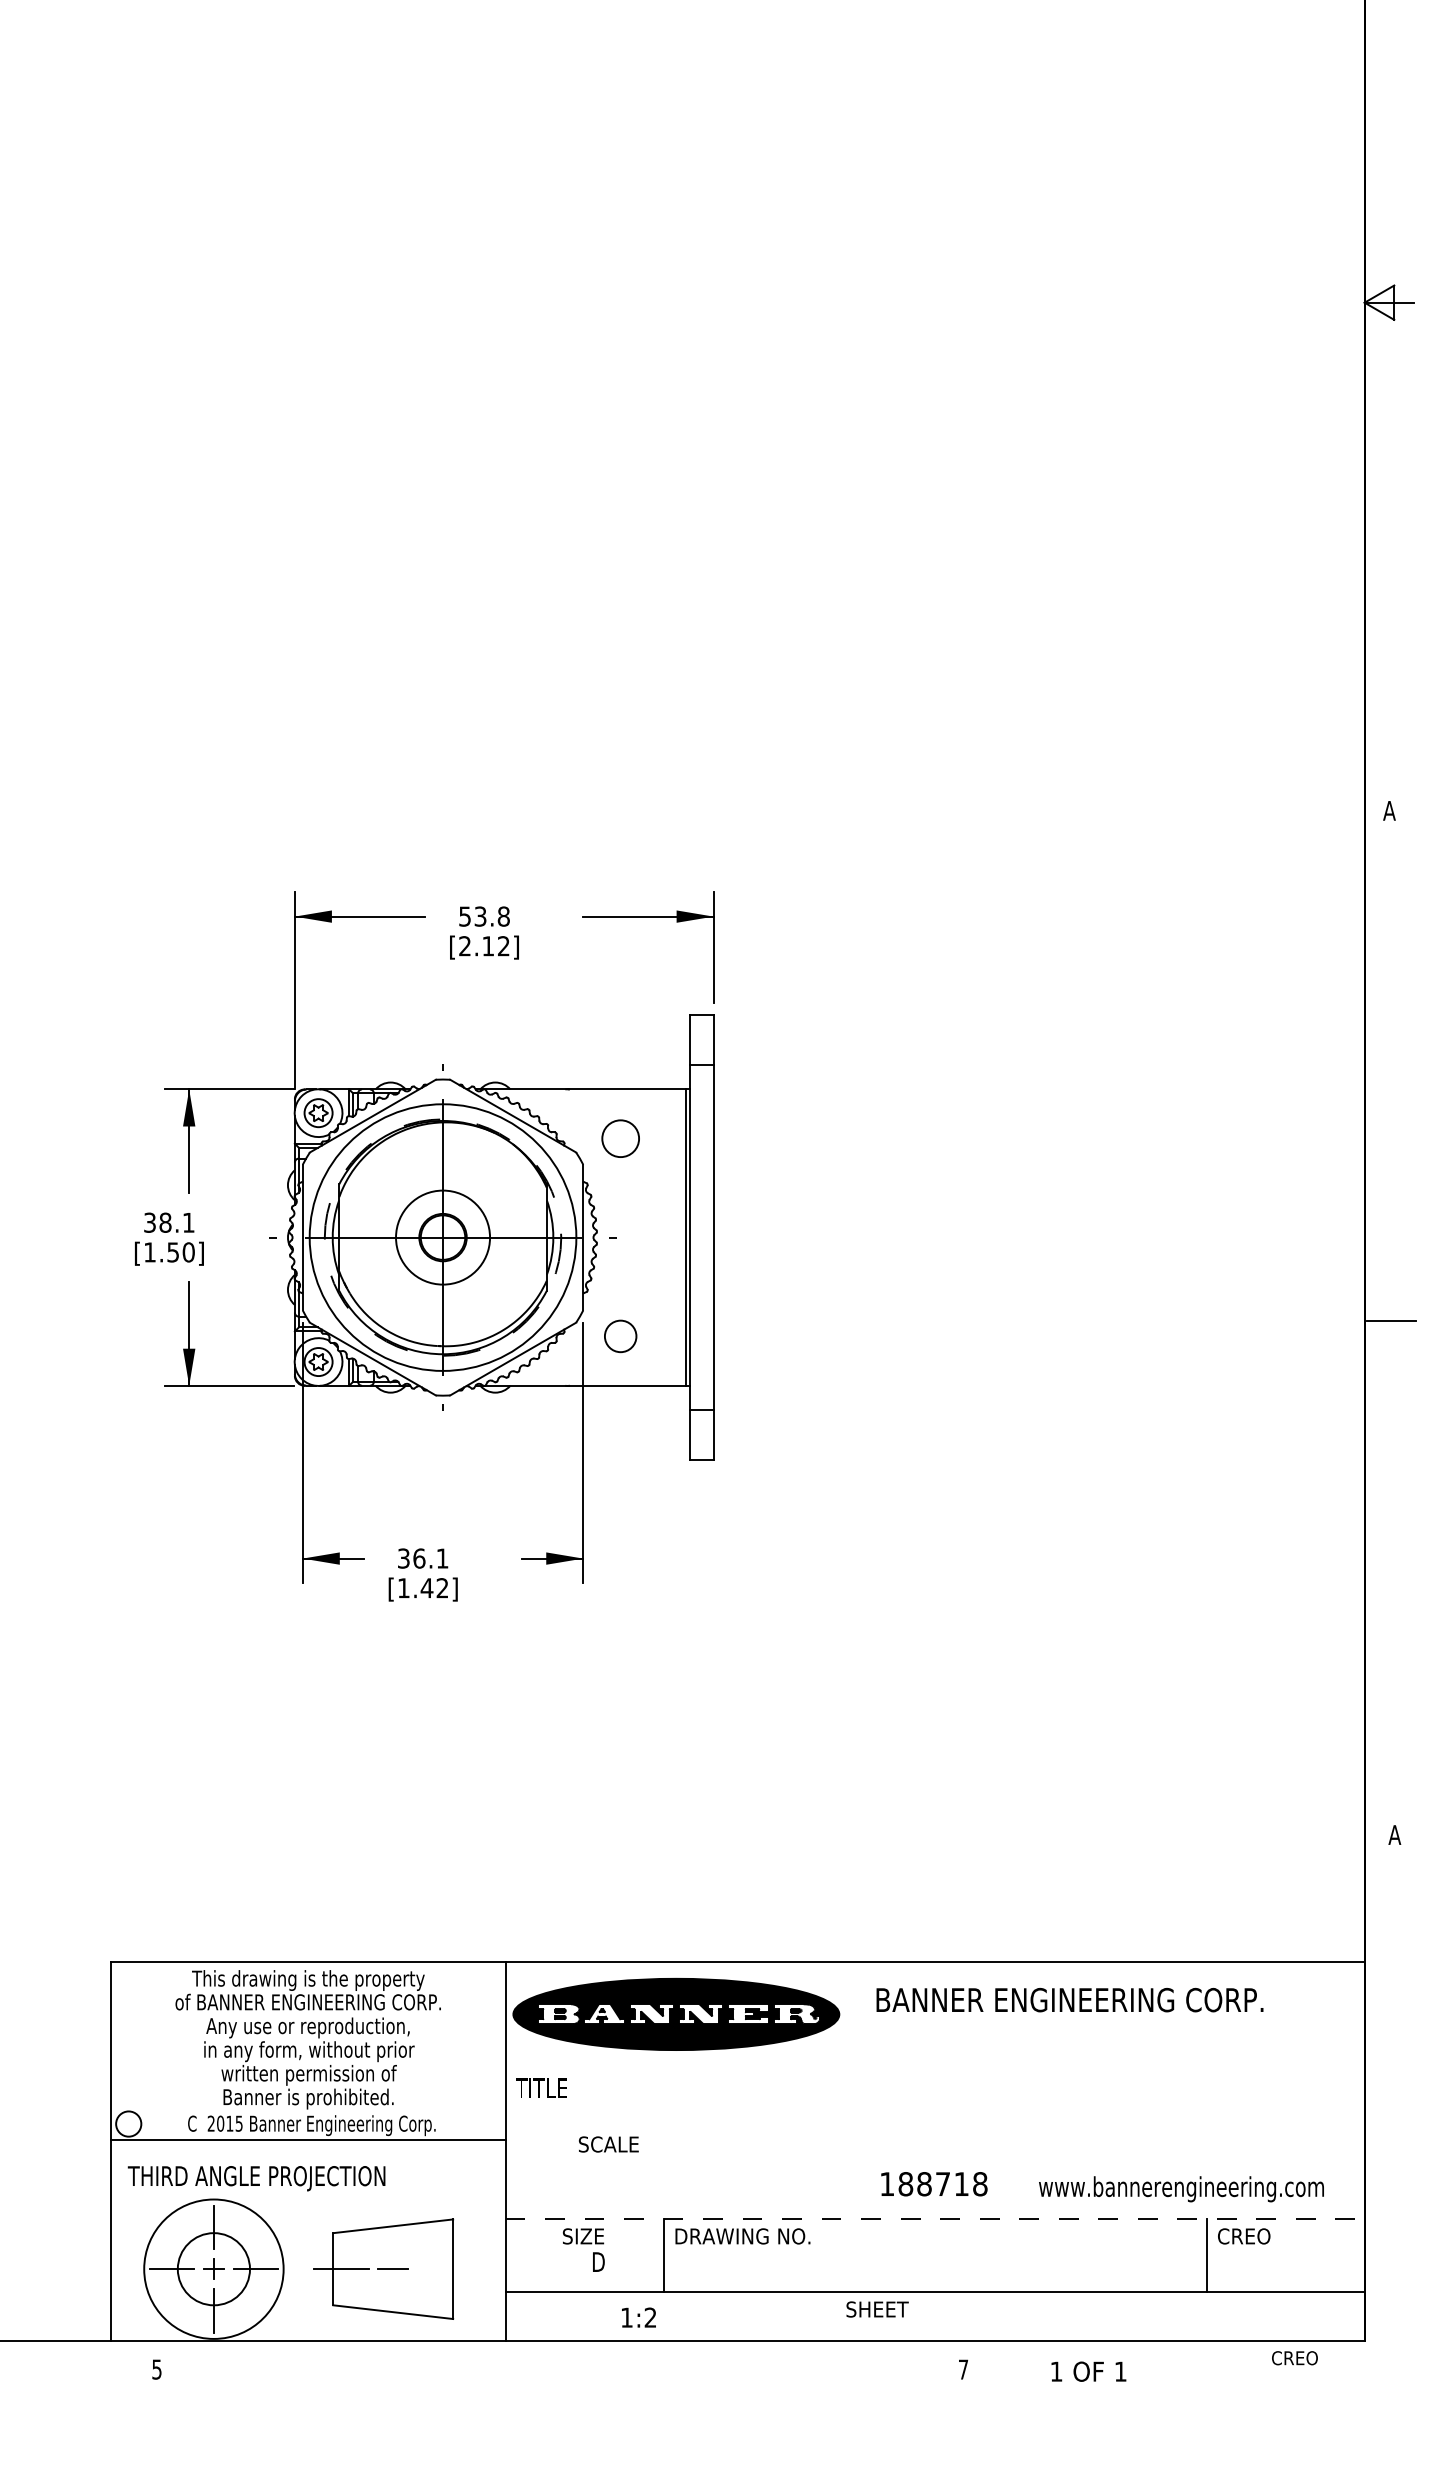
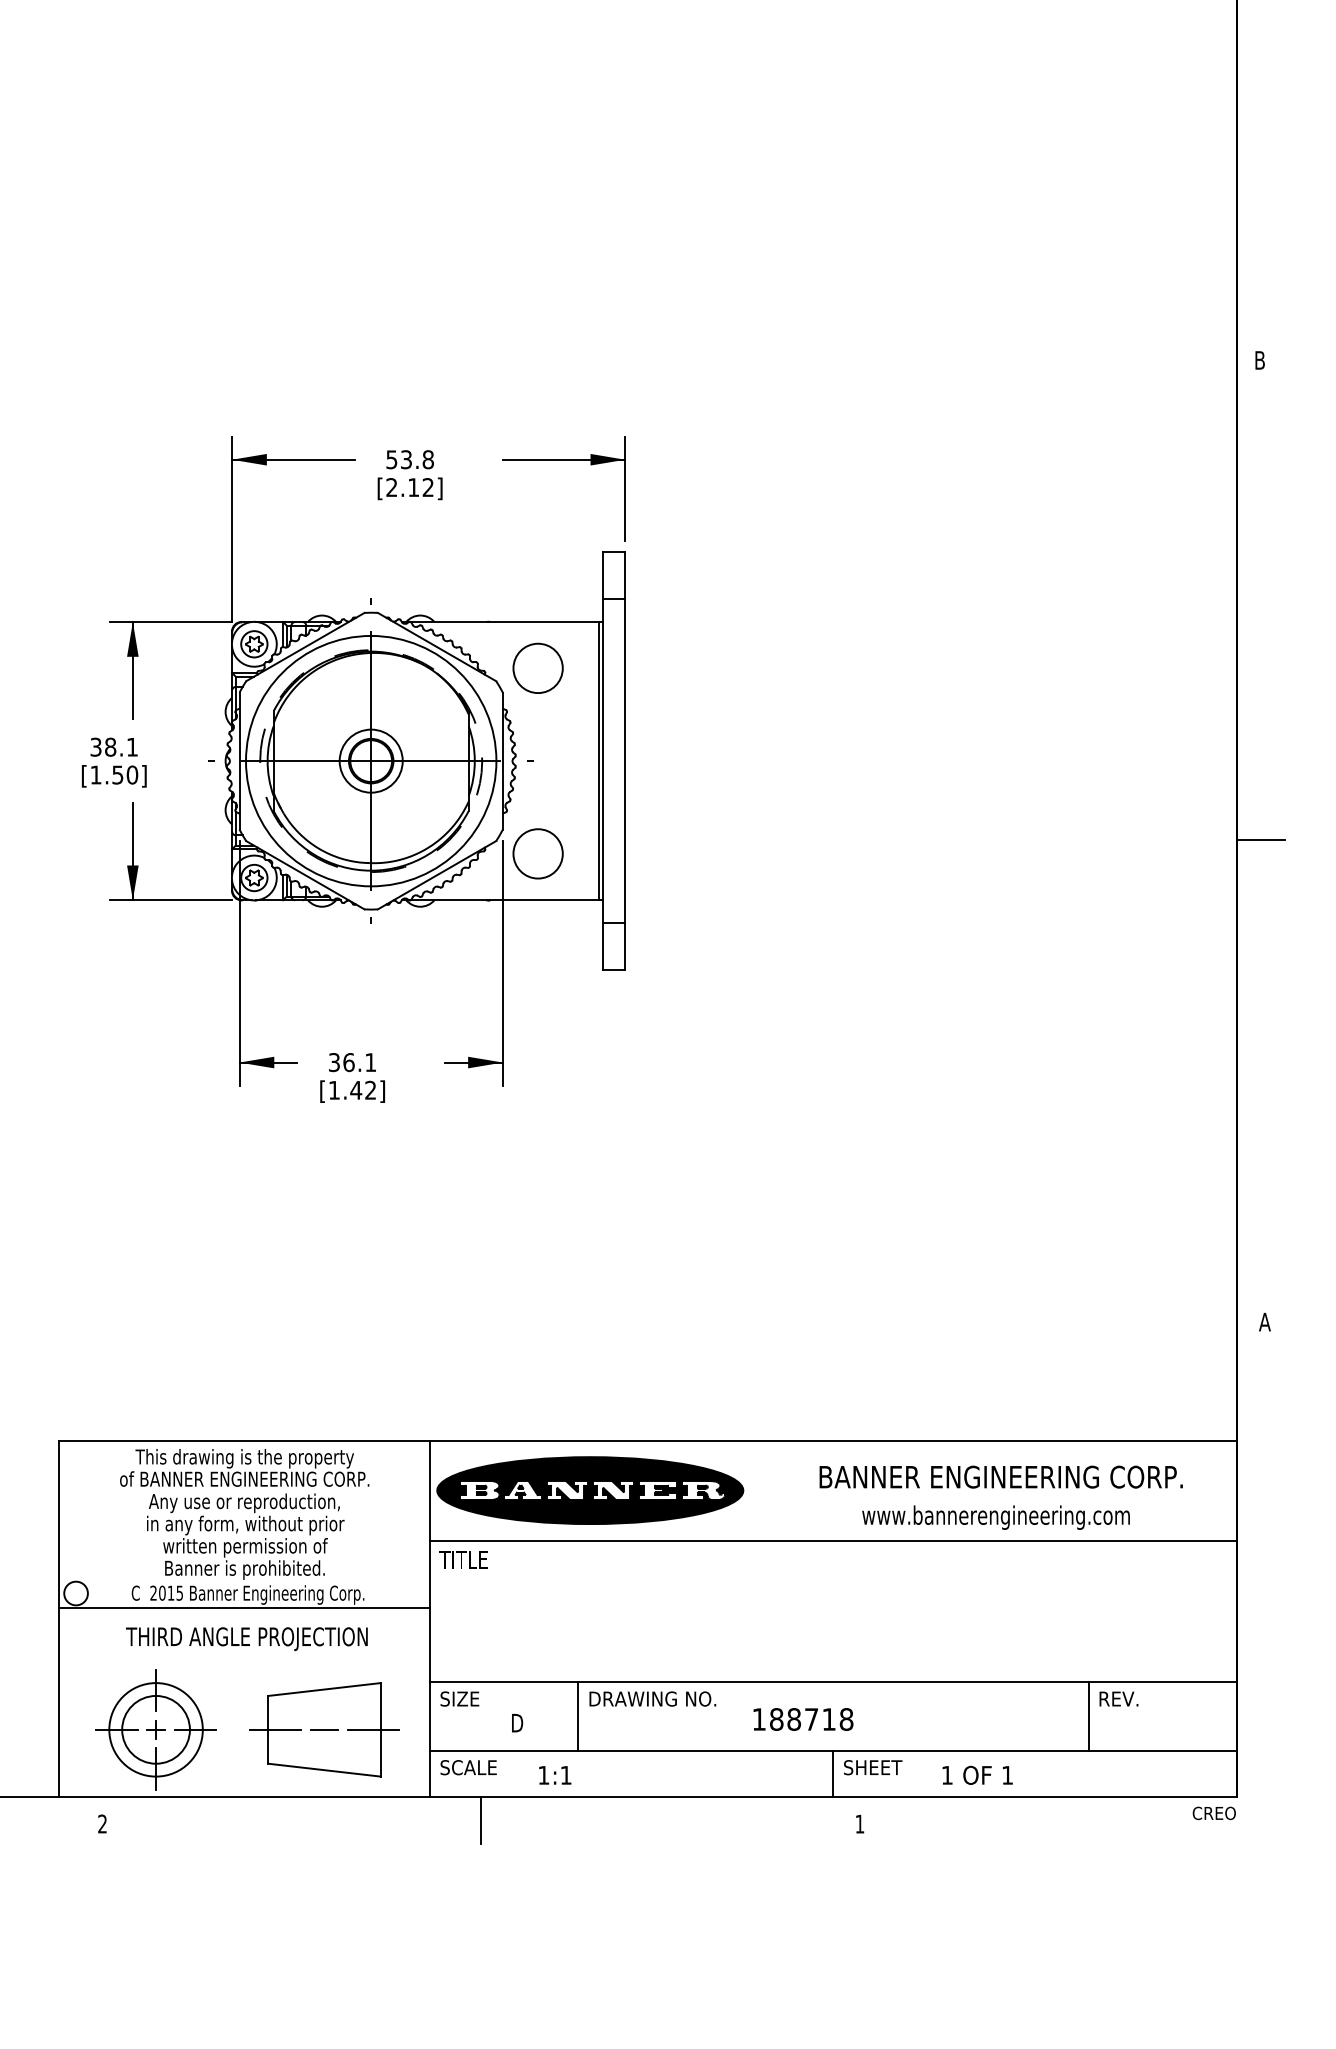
text: (1389, 810) -> (1259, 360), A -> B
circle: (620, 1138) -> (537, 668), size x1.43
circle: (442, 1237) -> (370, 761), size x0.71
circle: (620, 1336) -> (537, 854), size x1.67
text: (1069, 1999) -> (1000, 1476), moved
line: (934, 2068) -> (832, 1541), added
text: (608, 2144) -> (468, 1767), moved
text: (256, 2178) -> (246, 1639), moved
text: (934, 2184) -> (803, 1719), moved
text: (1181, 2189) -> (996, 1517), moved
line: (935, 2218) -> (833, 1682), dashed -> solid
text: (583, 2236) -> (459, 1699), moved
text: (1244, 2236) -> (1123, 1699), CREO -> REV.
circle: (213, 2269) -> (155, 1730), size x0.71
line: (444, 2269) -> (372, 1730), added
text: (877, 2309) -> (873, 1767), moved
line: (935, 2316) -> (833, 1774), added
text: (650, 2317) -> (566, 1775), 1:2 -> 1:1
text: (1294, 2358) -> (1213, 1813), moved
line: (559, 2365) -> (480, 1820), added
text: (156, 2369) -> (102, 1824), 5 -> 2
text: (963, 2369) -> (859, 1824), 7 -> 1
text: (1088, 2371) -> (977, 1775), moved

